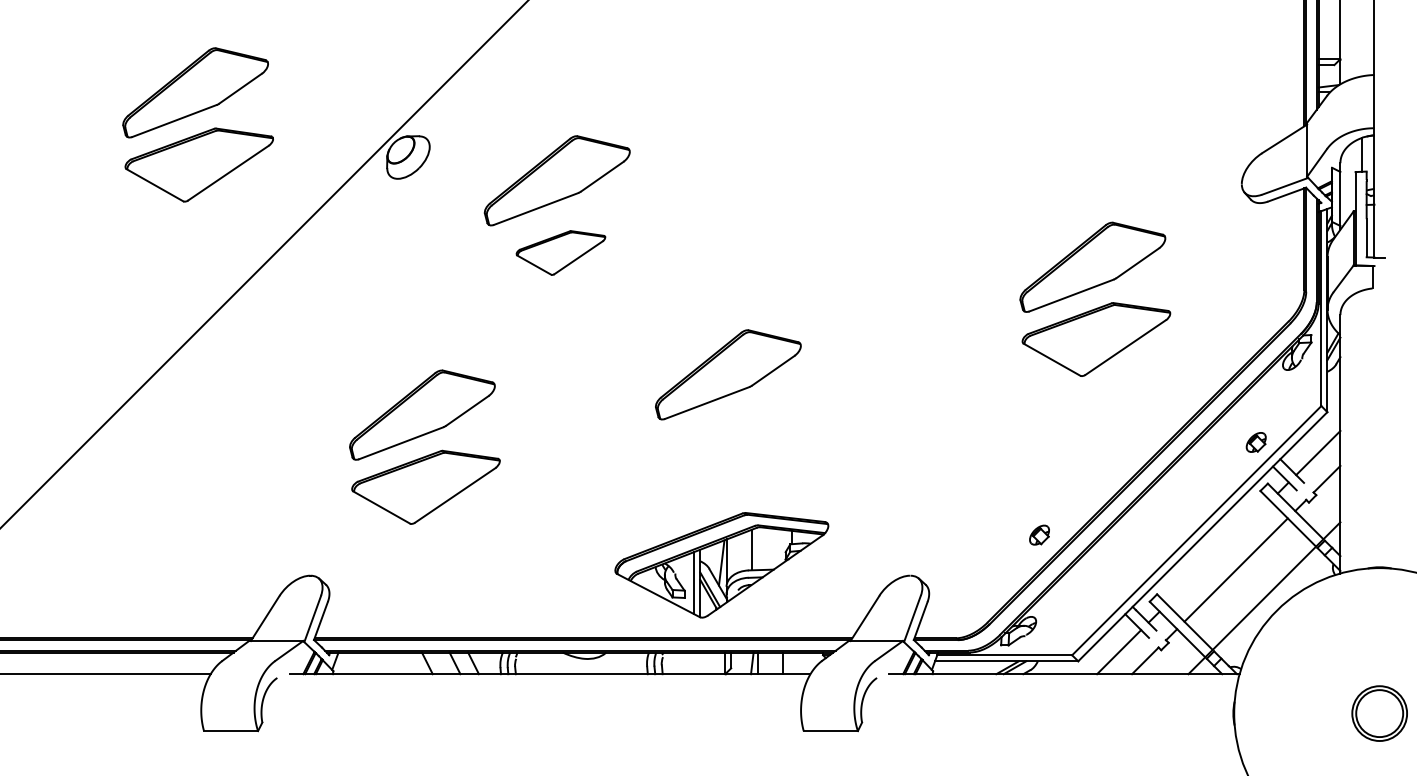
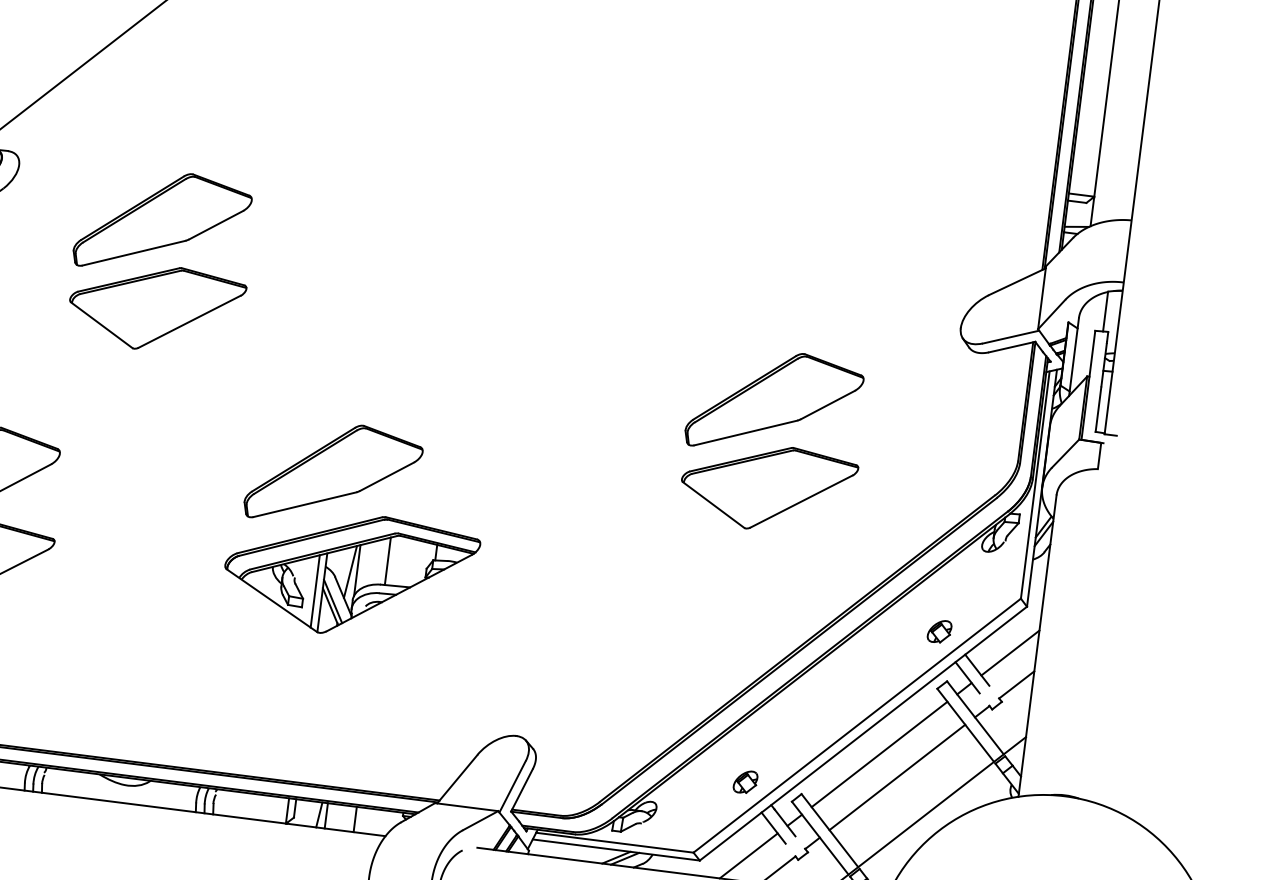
part: (560, 252) -> (156, 307), size x1.67
part: (1039, 534) -> (745, 781), moved
line: (1218, 552) -> (879, 754), added
part: (721, 565) -> (349, 574), moved

